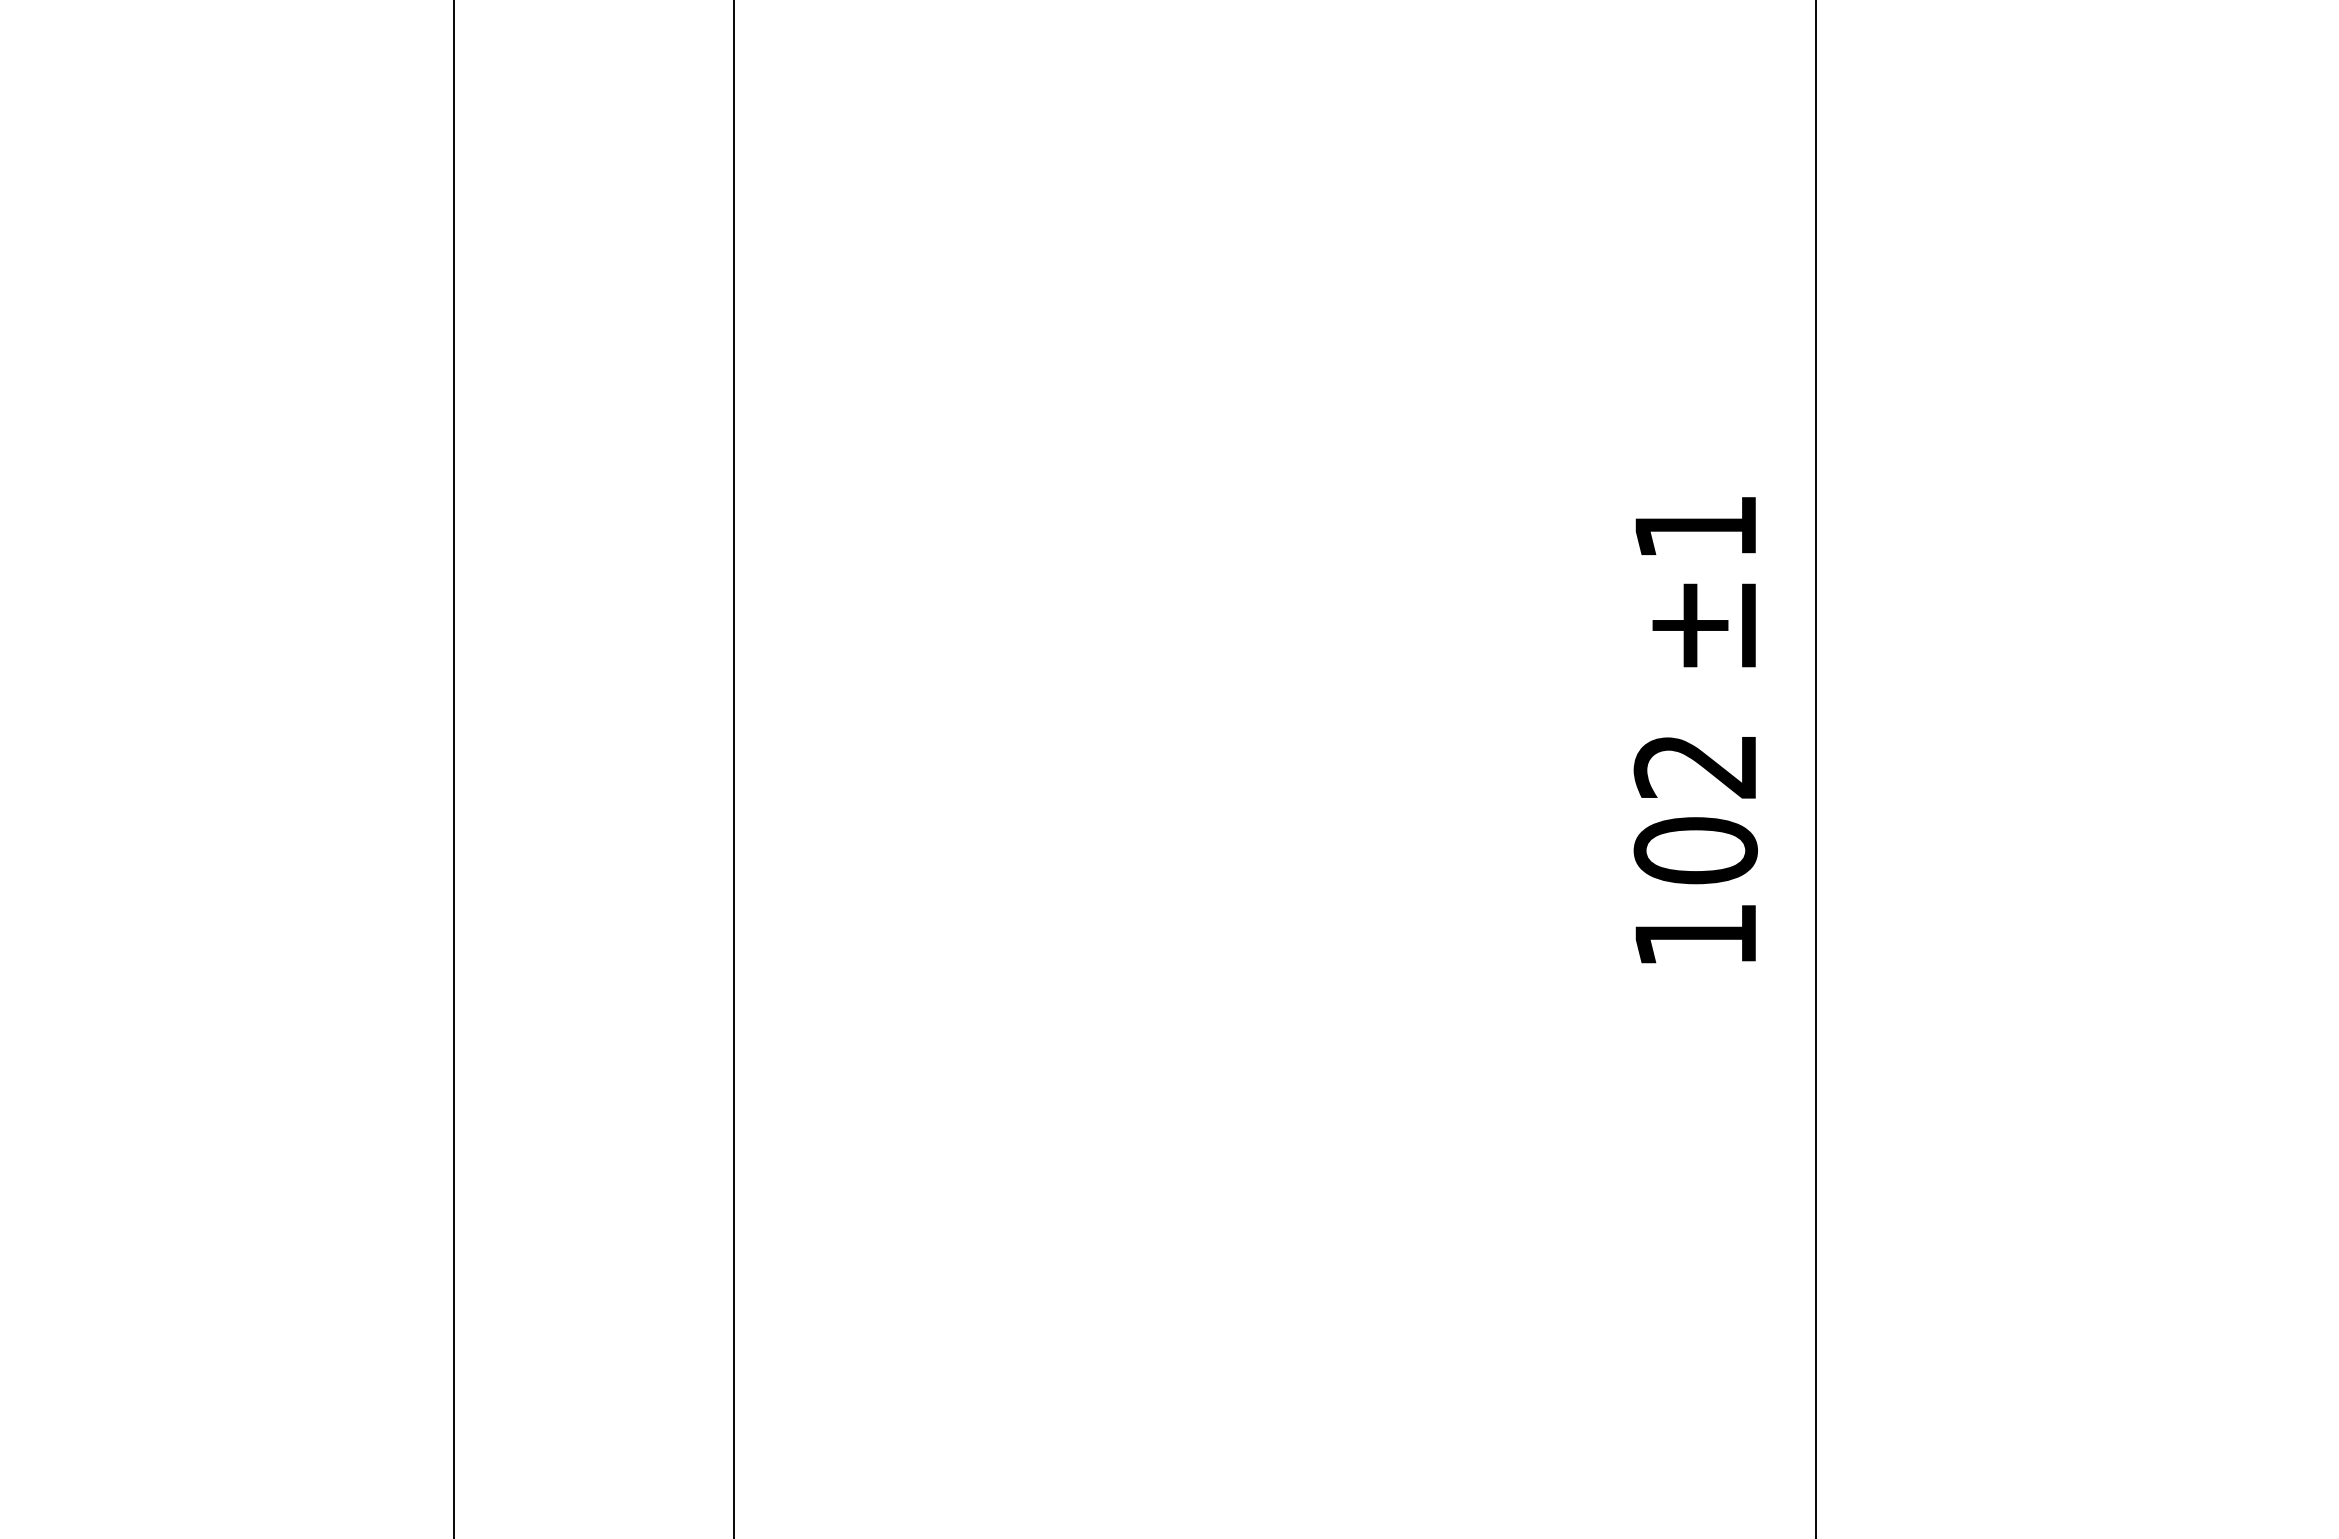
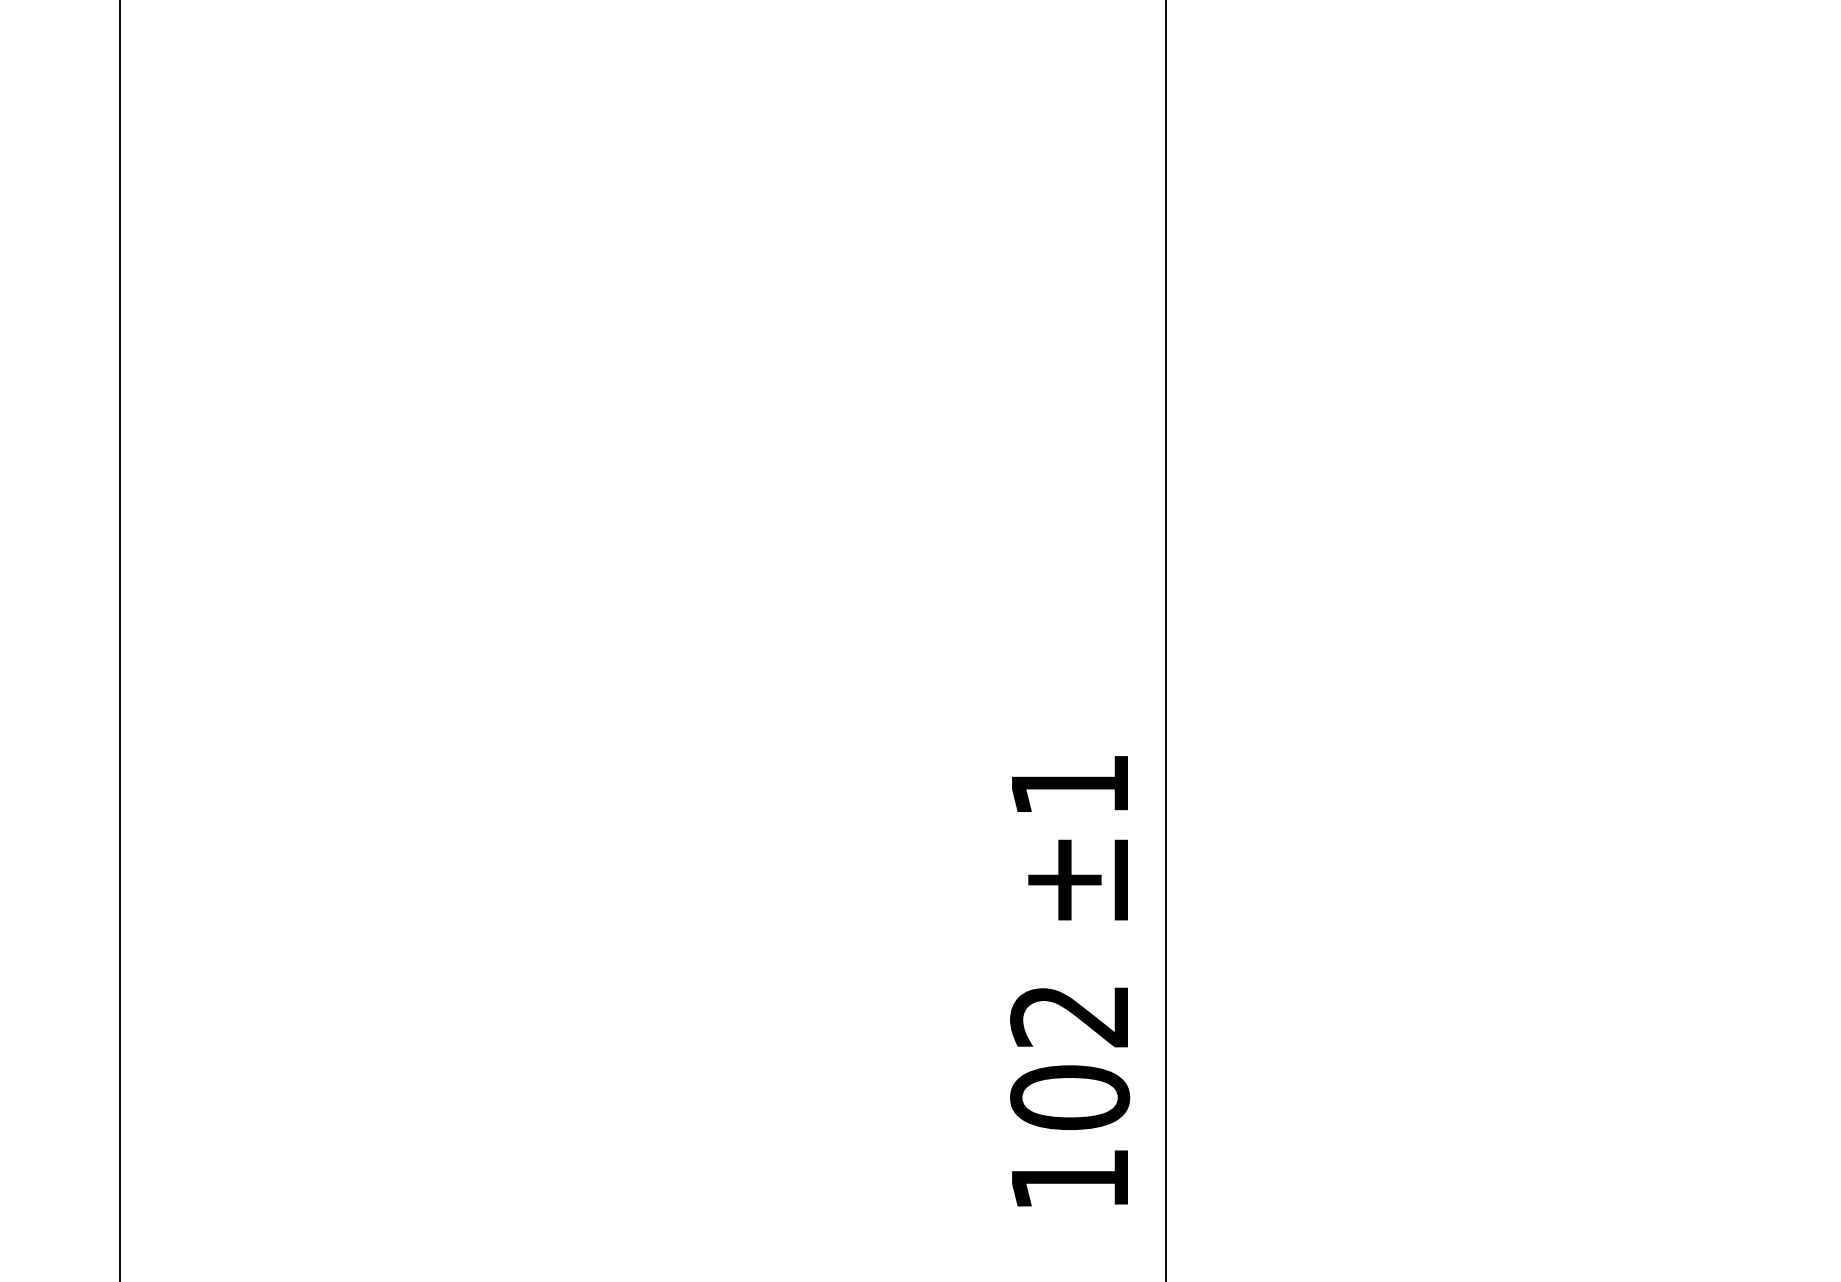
text: (1695, 730) -> (1069, 981), moved

